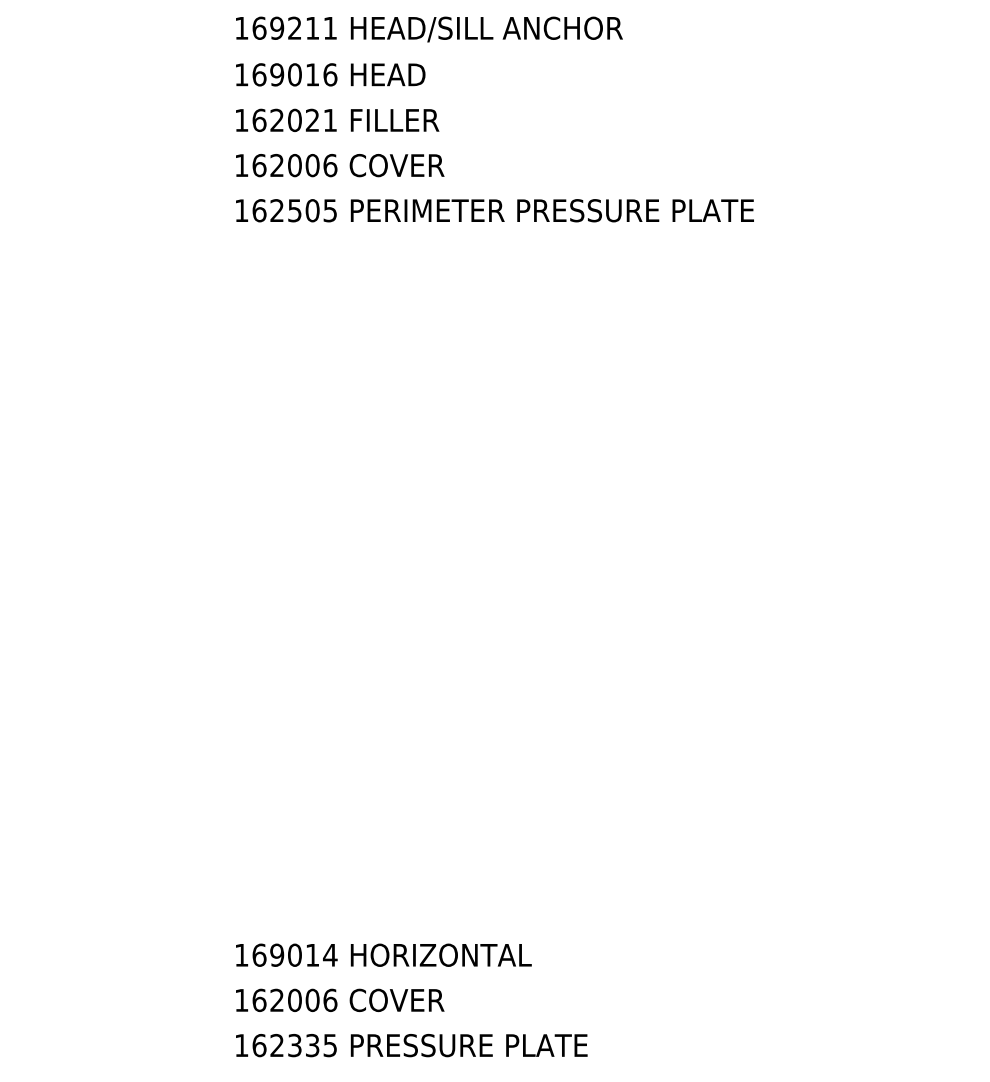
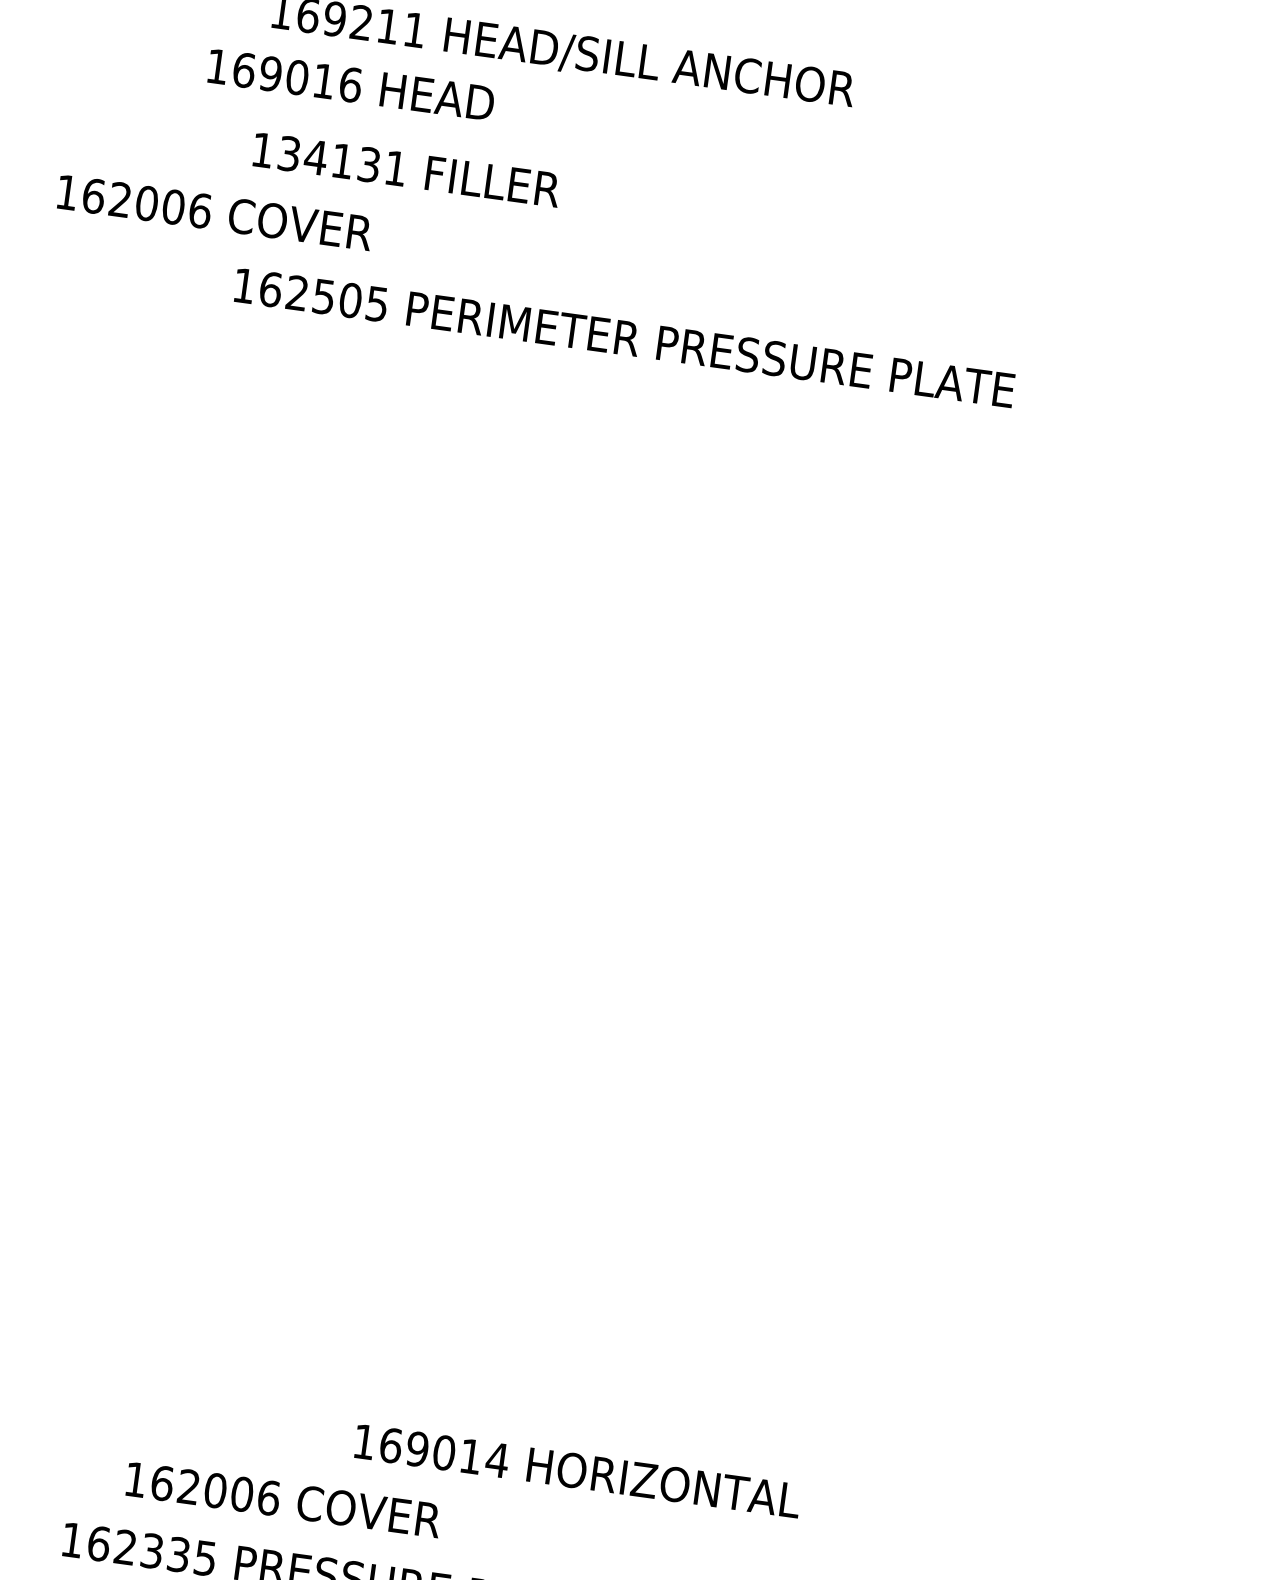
text: (330, 74) -> (350, 84), moved
text: (285, 120) -> (328, 159), 162021 -> 134131
text: (340, 165) -> (215, 212), moved
text: (383, 954) -> (577, 1469), moved
text: (340, 999) -> (284, 1498), moved

